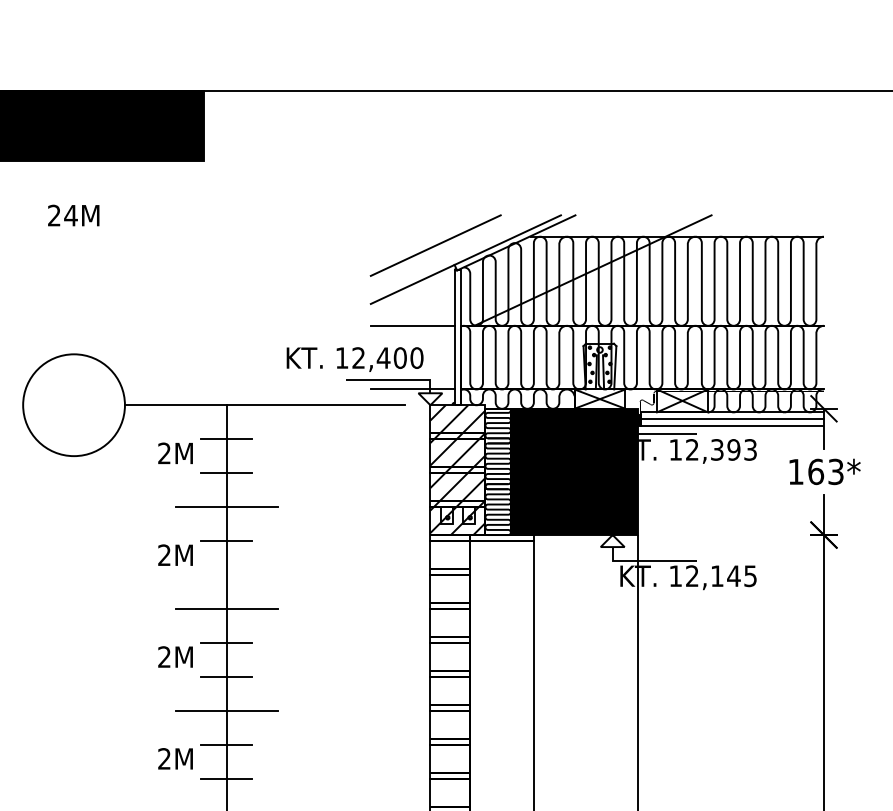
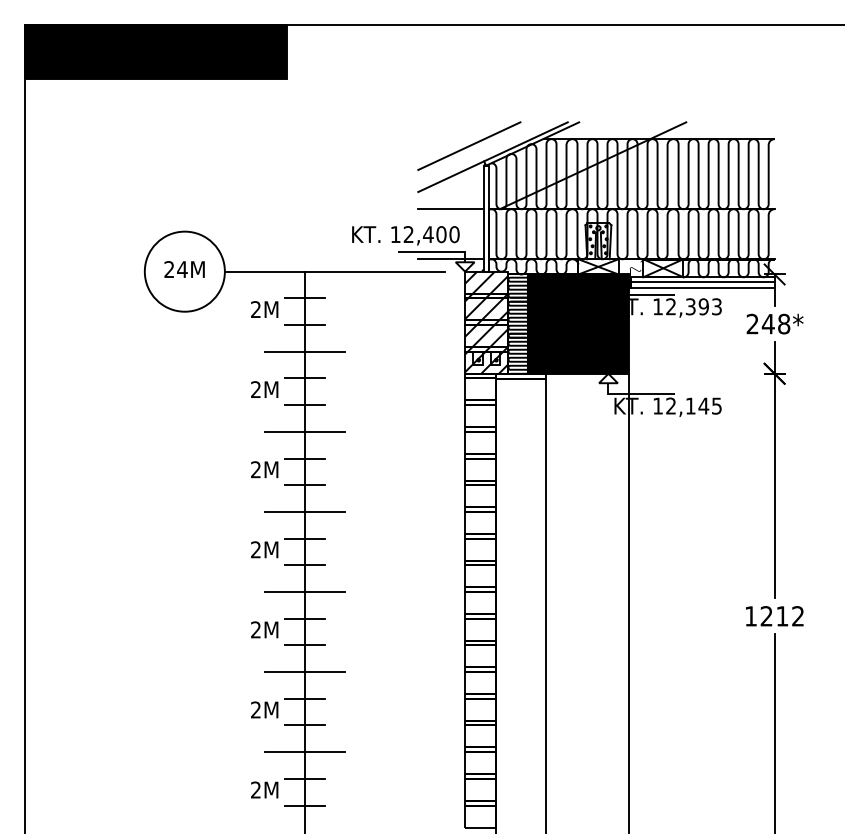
text: (73, 215) -> (184, 269), moved
text: (816, 471) -> (768, 323), 163* -> 248*
line: (226, 575) -> (304, 405), added

